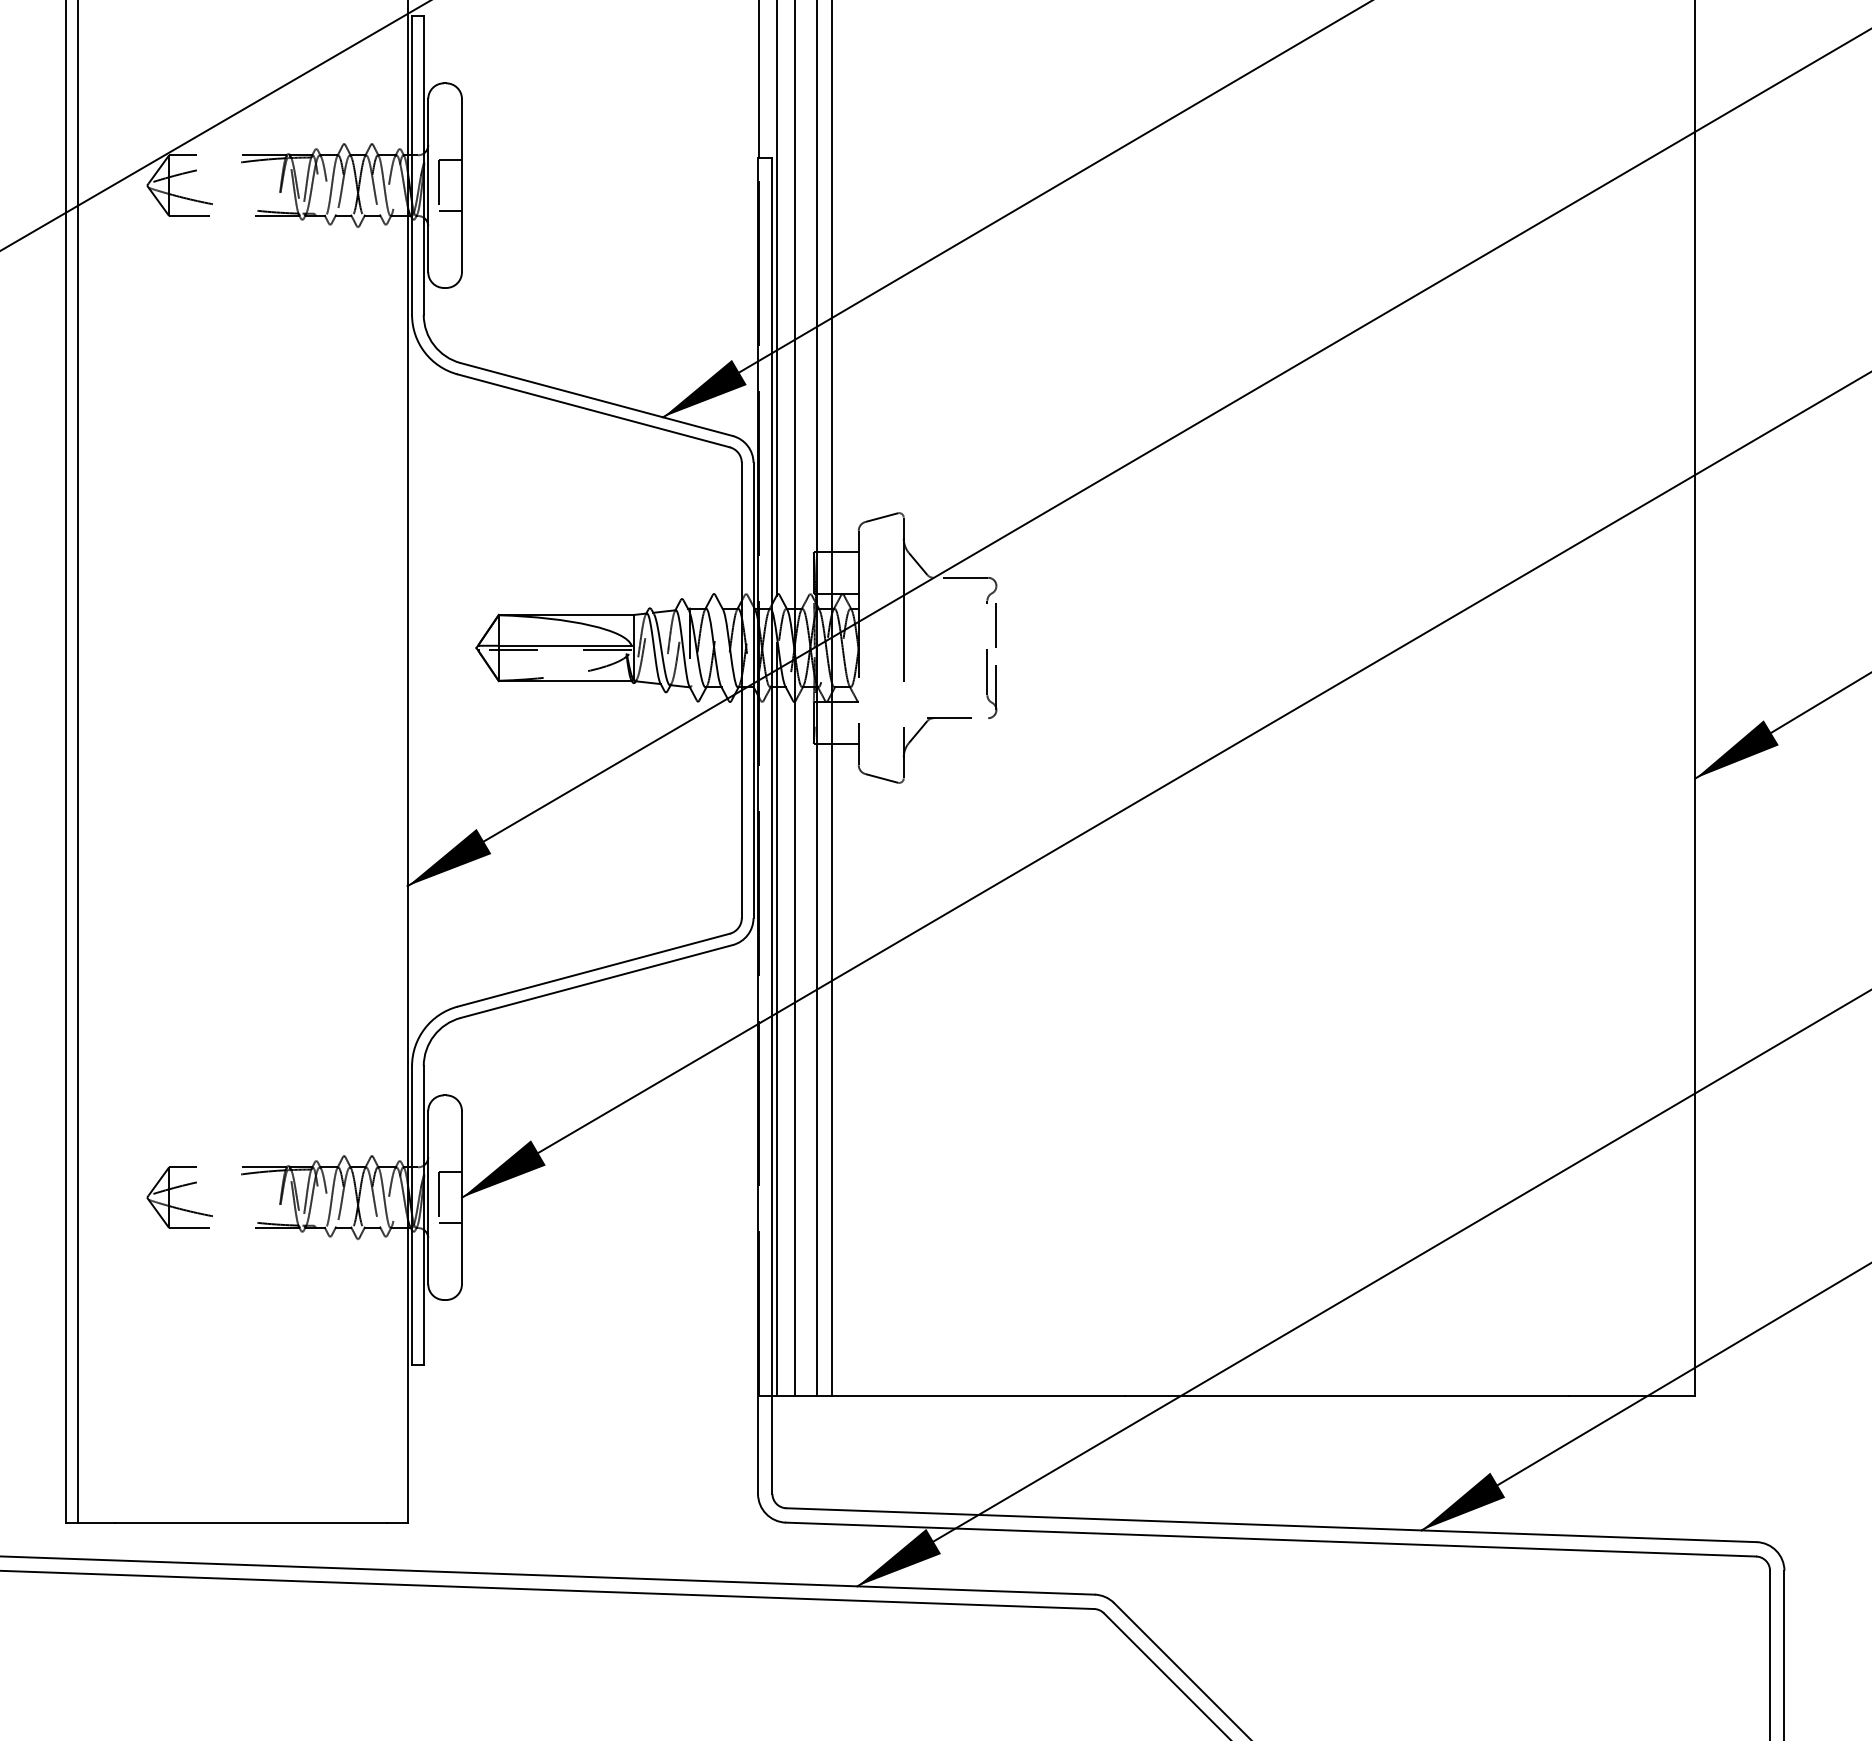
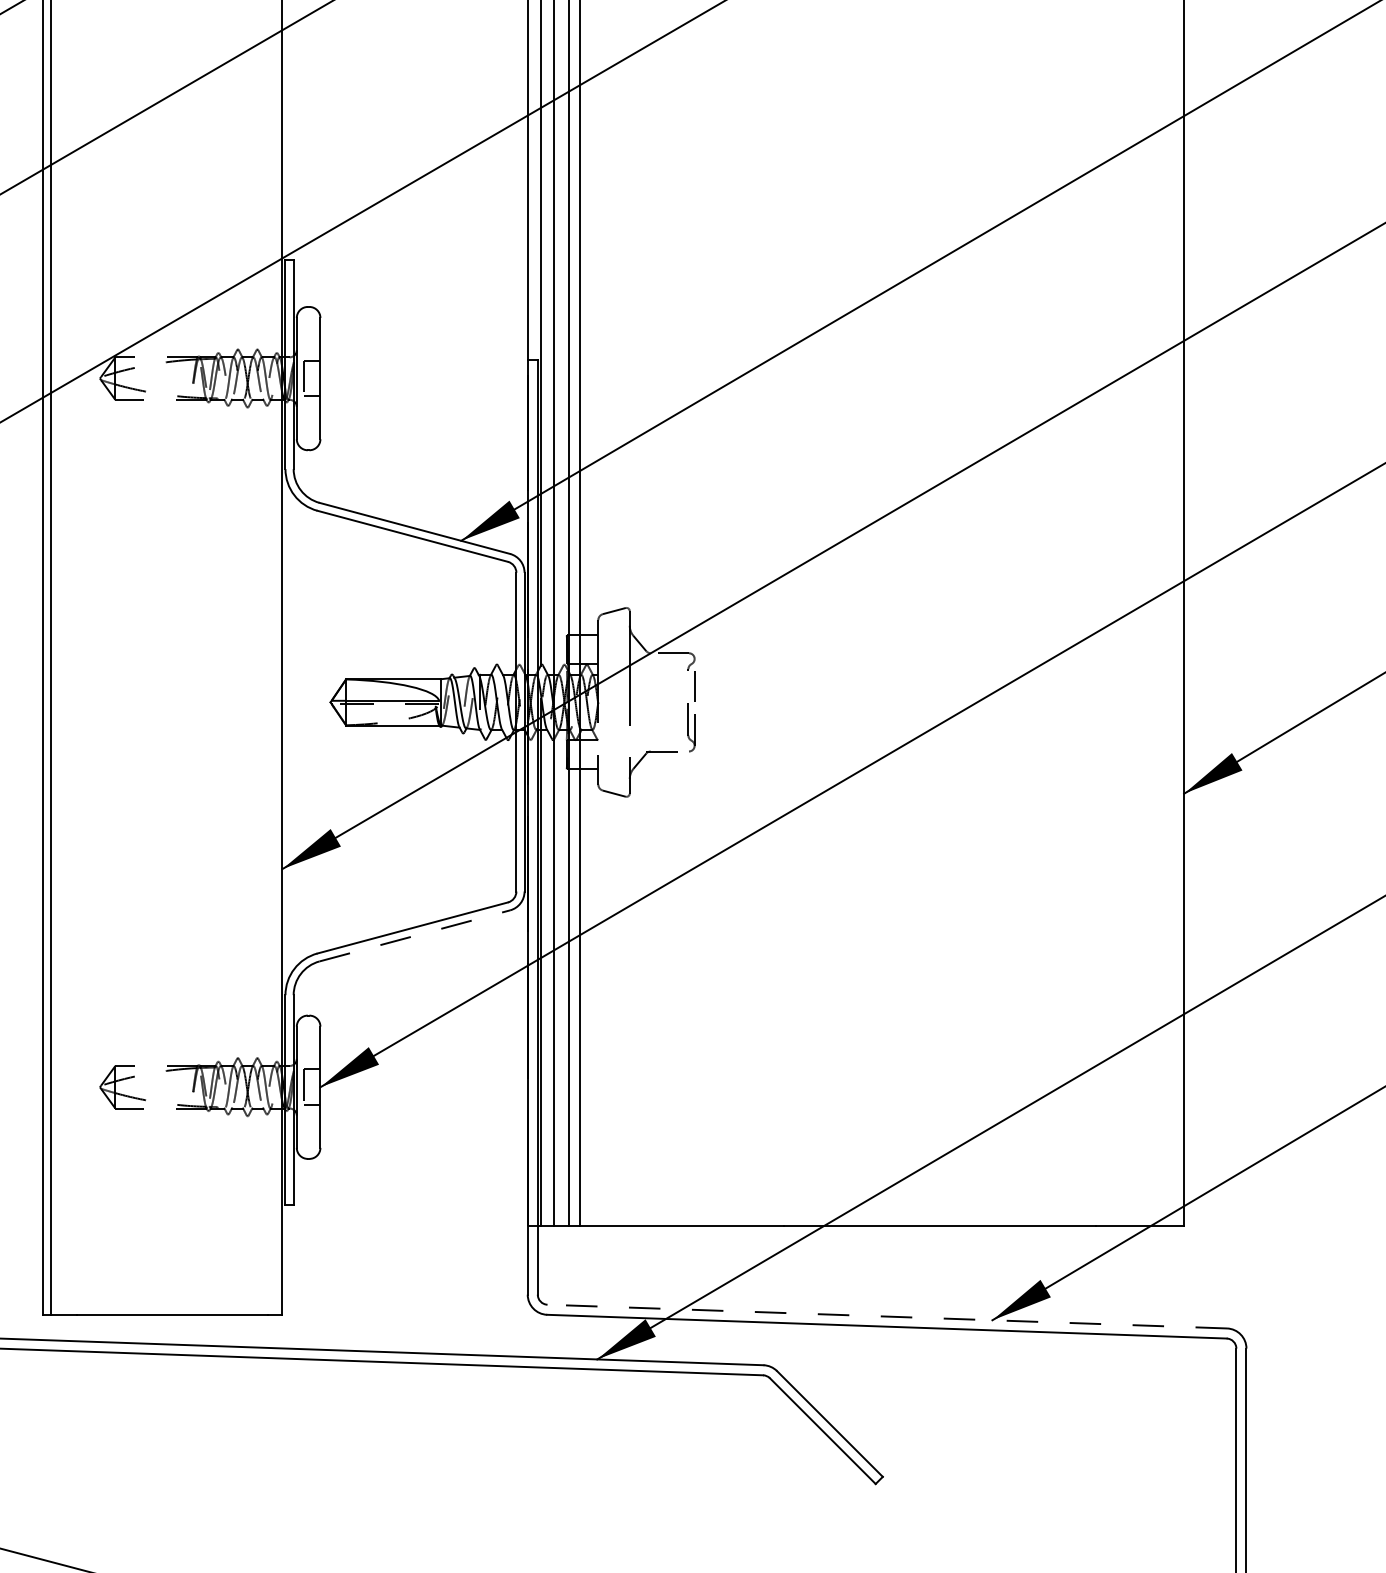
line: (596, 980) -> (414, 935), solid -> dashed
line: (1271, 1525) -> (887, 1316), solid -> dashed

